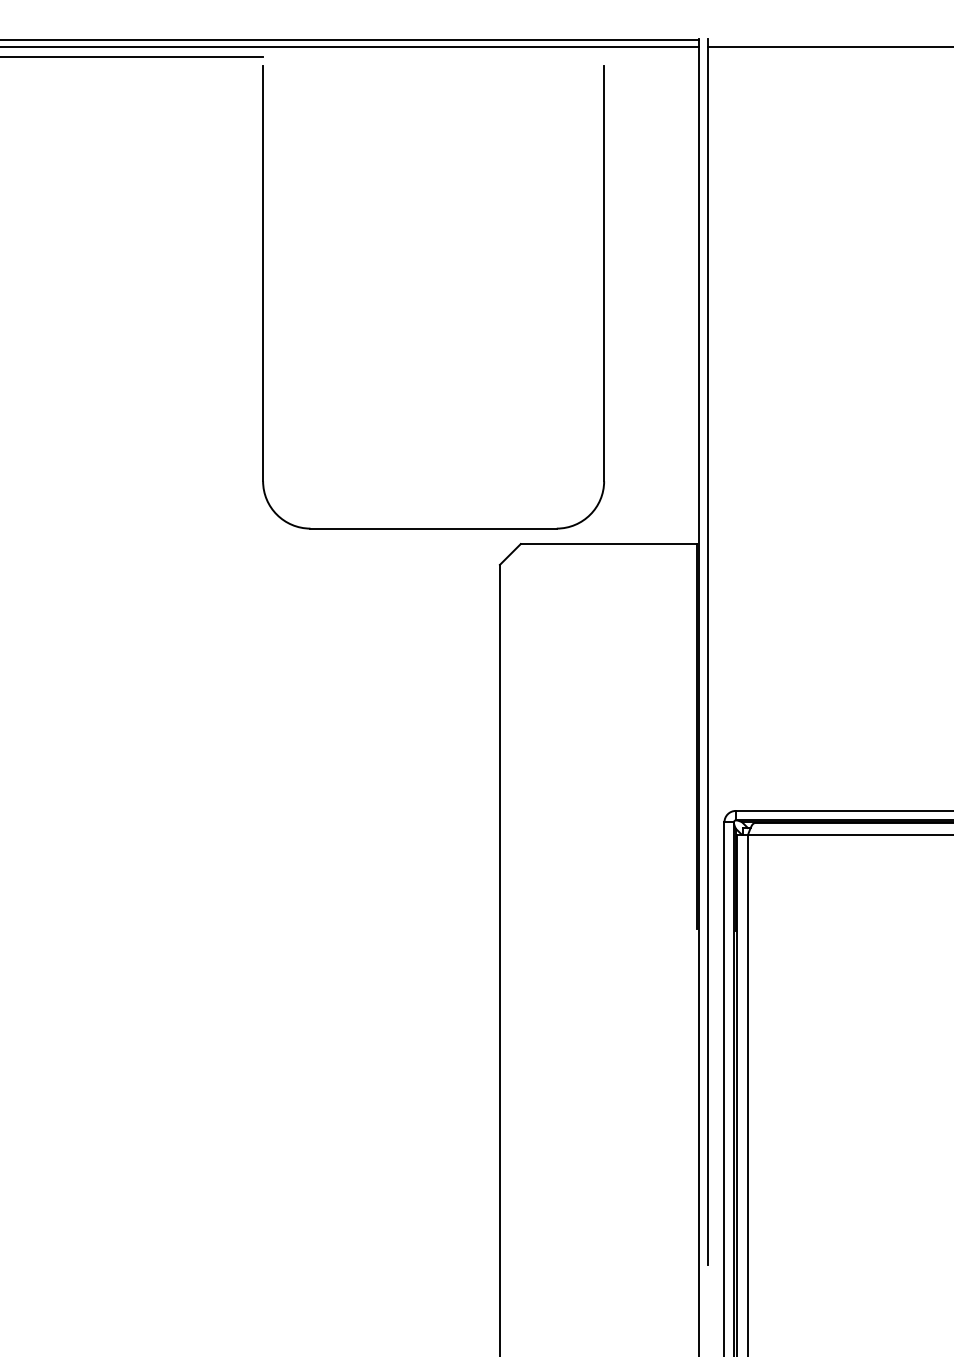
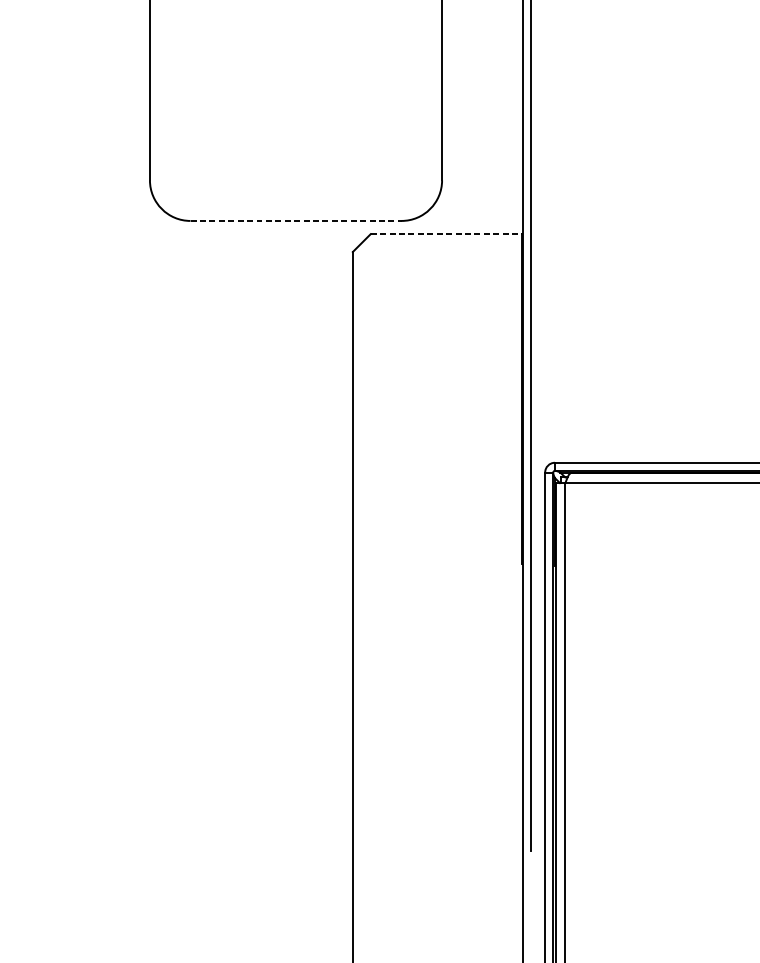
line: (434, 528) -> (296, 220), solid -> dashed
line: (609, 544) -> (446, 234), solid -> dashed

